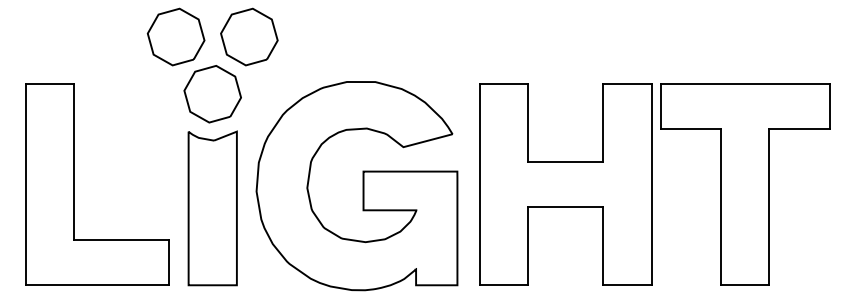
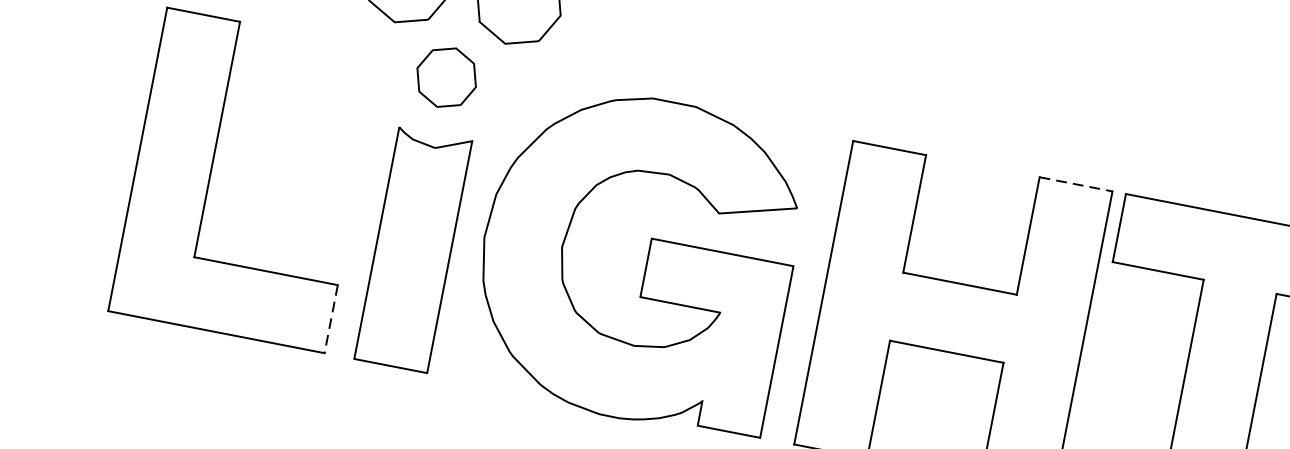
line: (628, 84) -> (1077, 184), solid -> dashed
part: (212, 94) -> (446, 77), size x0.7
line: (168, 262) -> (330, 318), solid -> dashed

